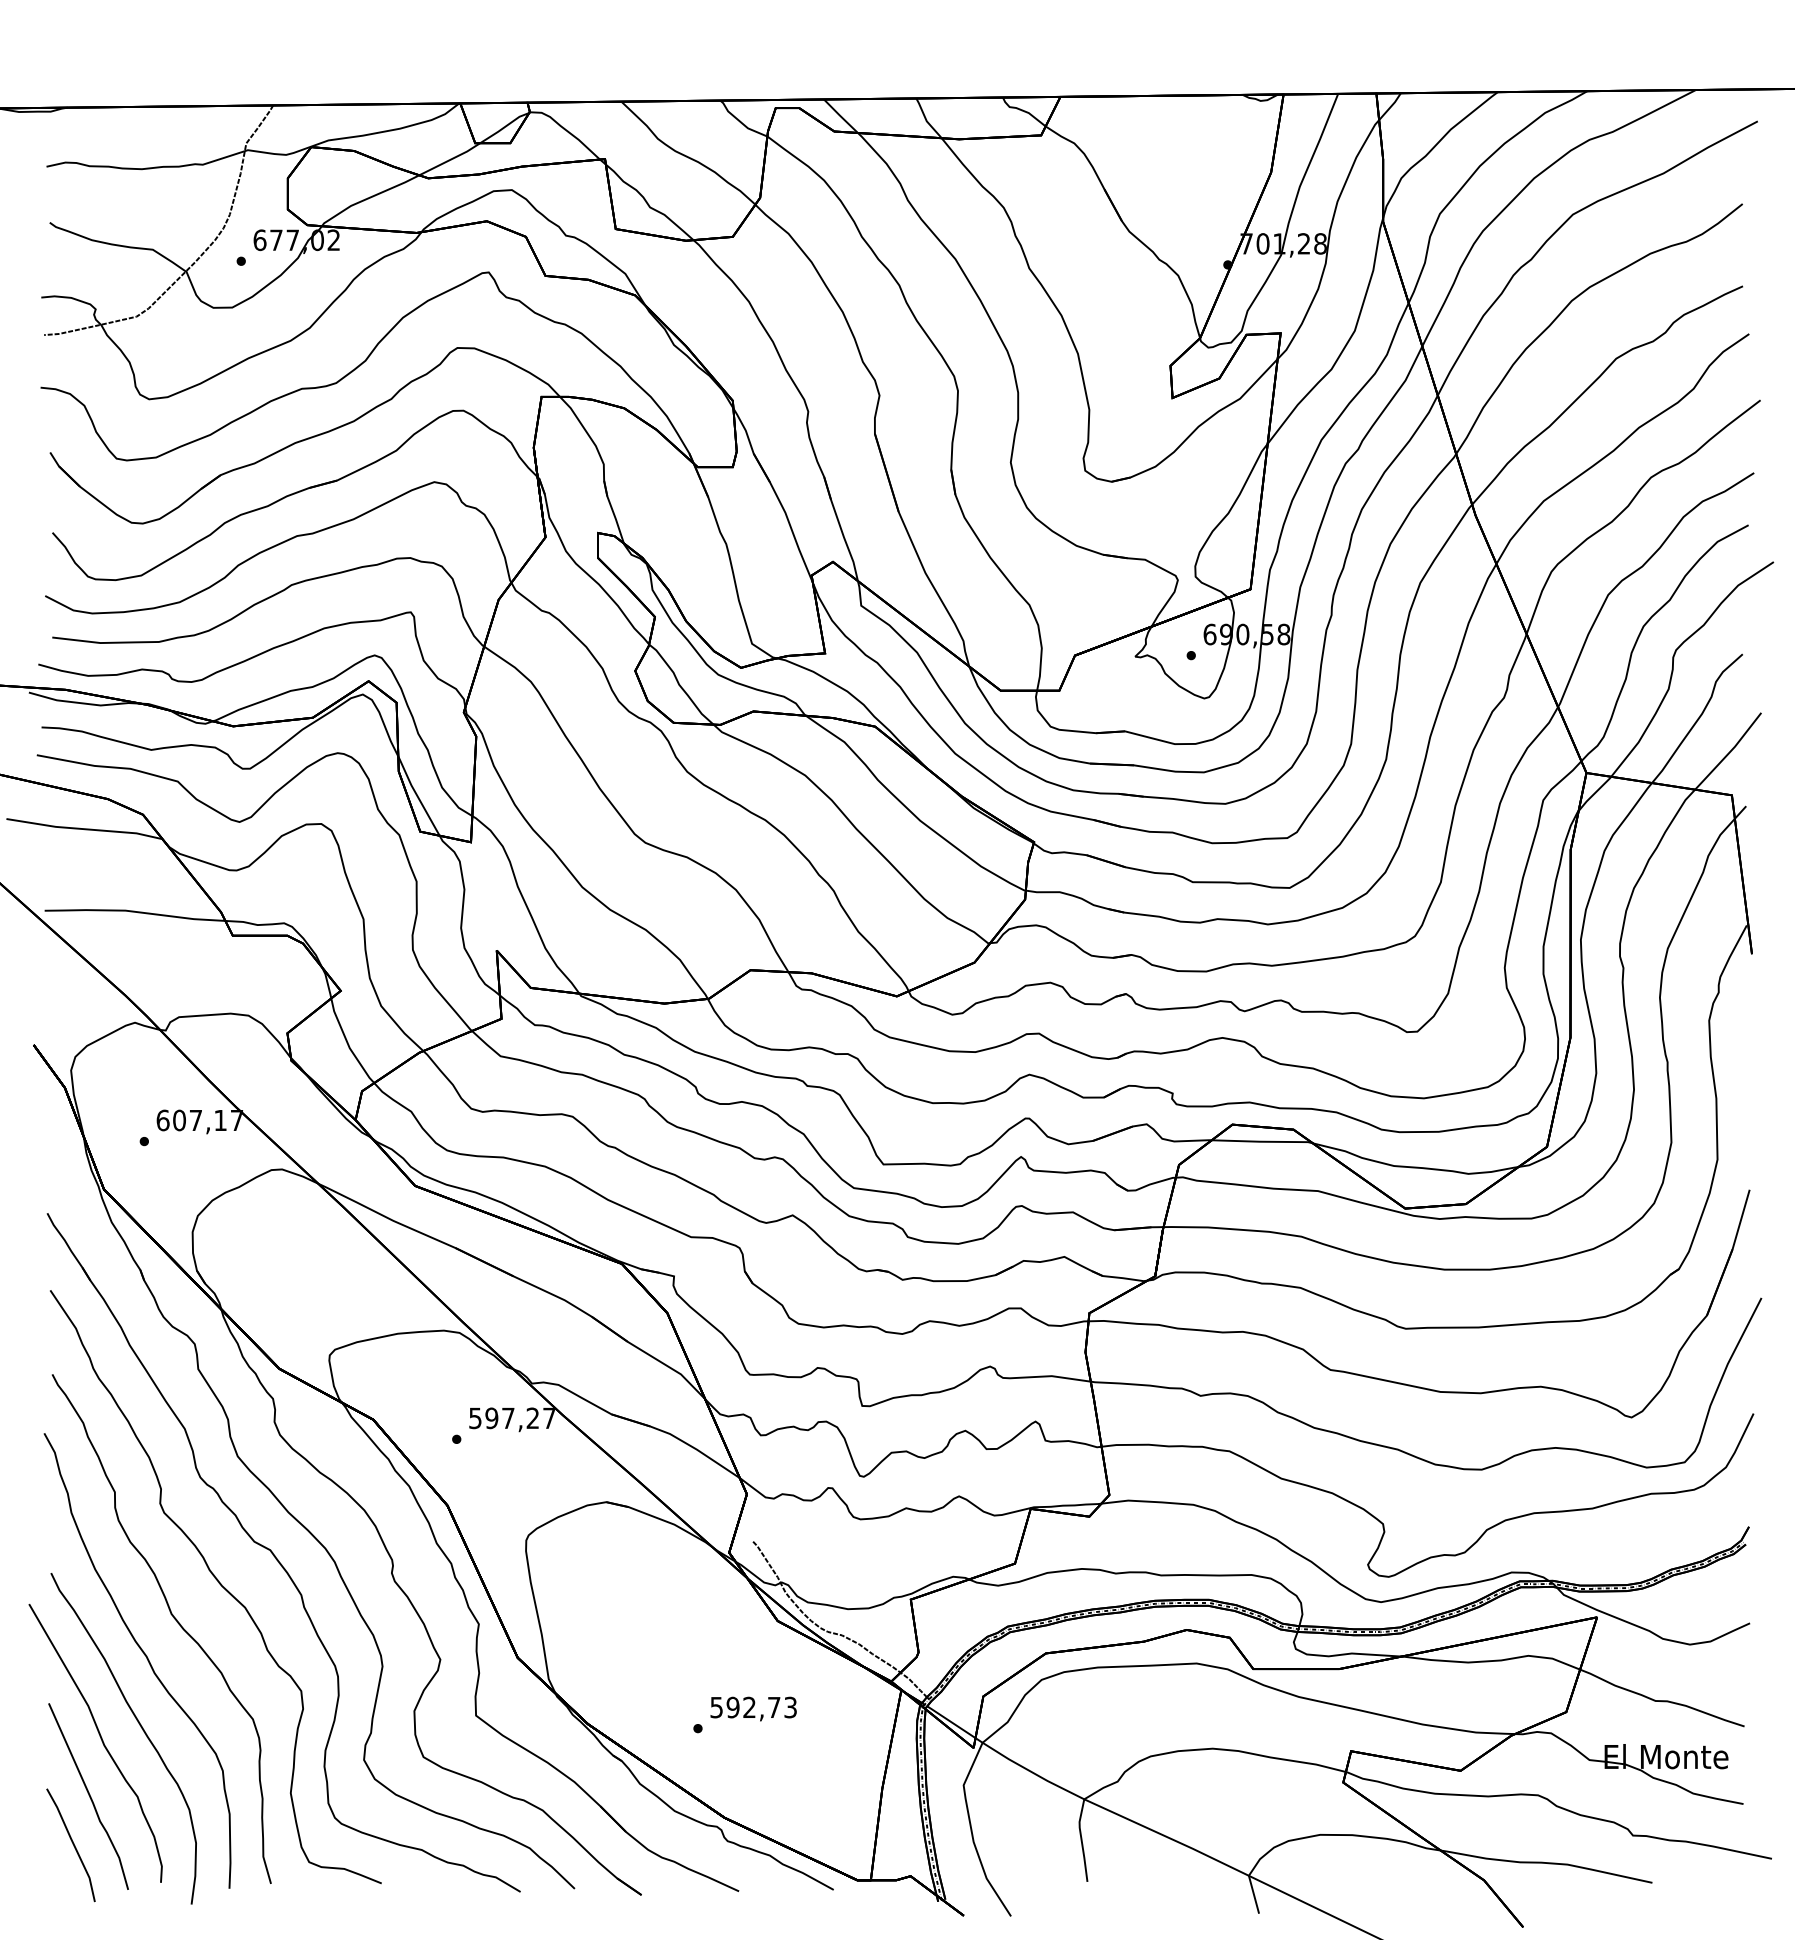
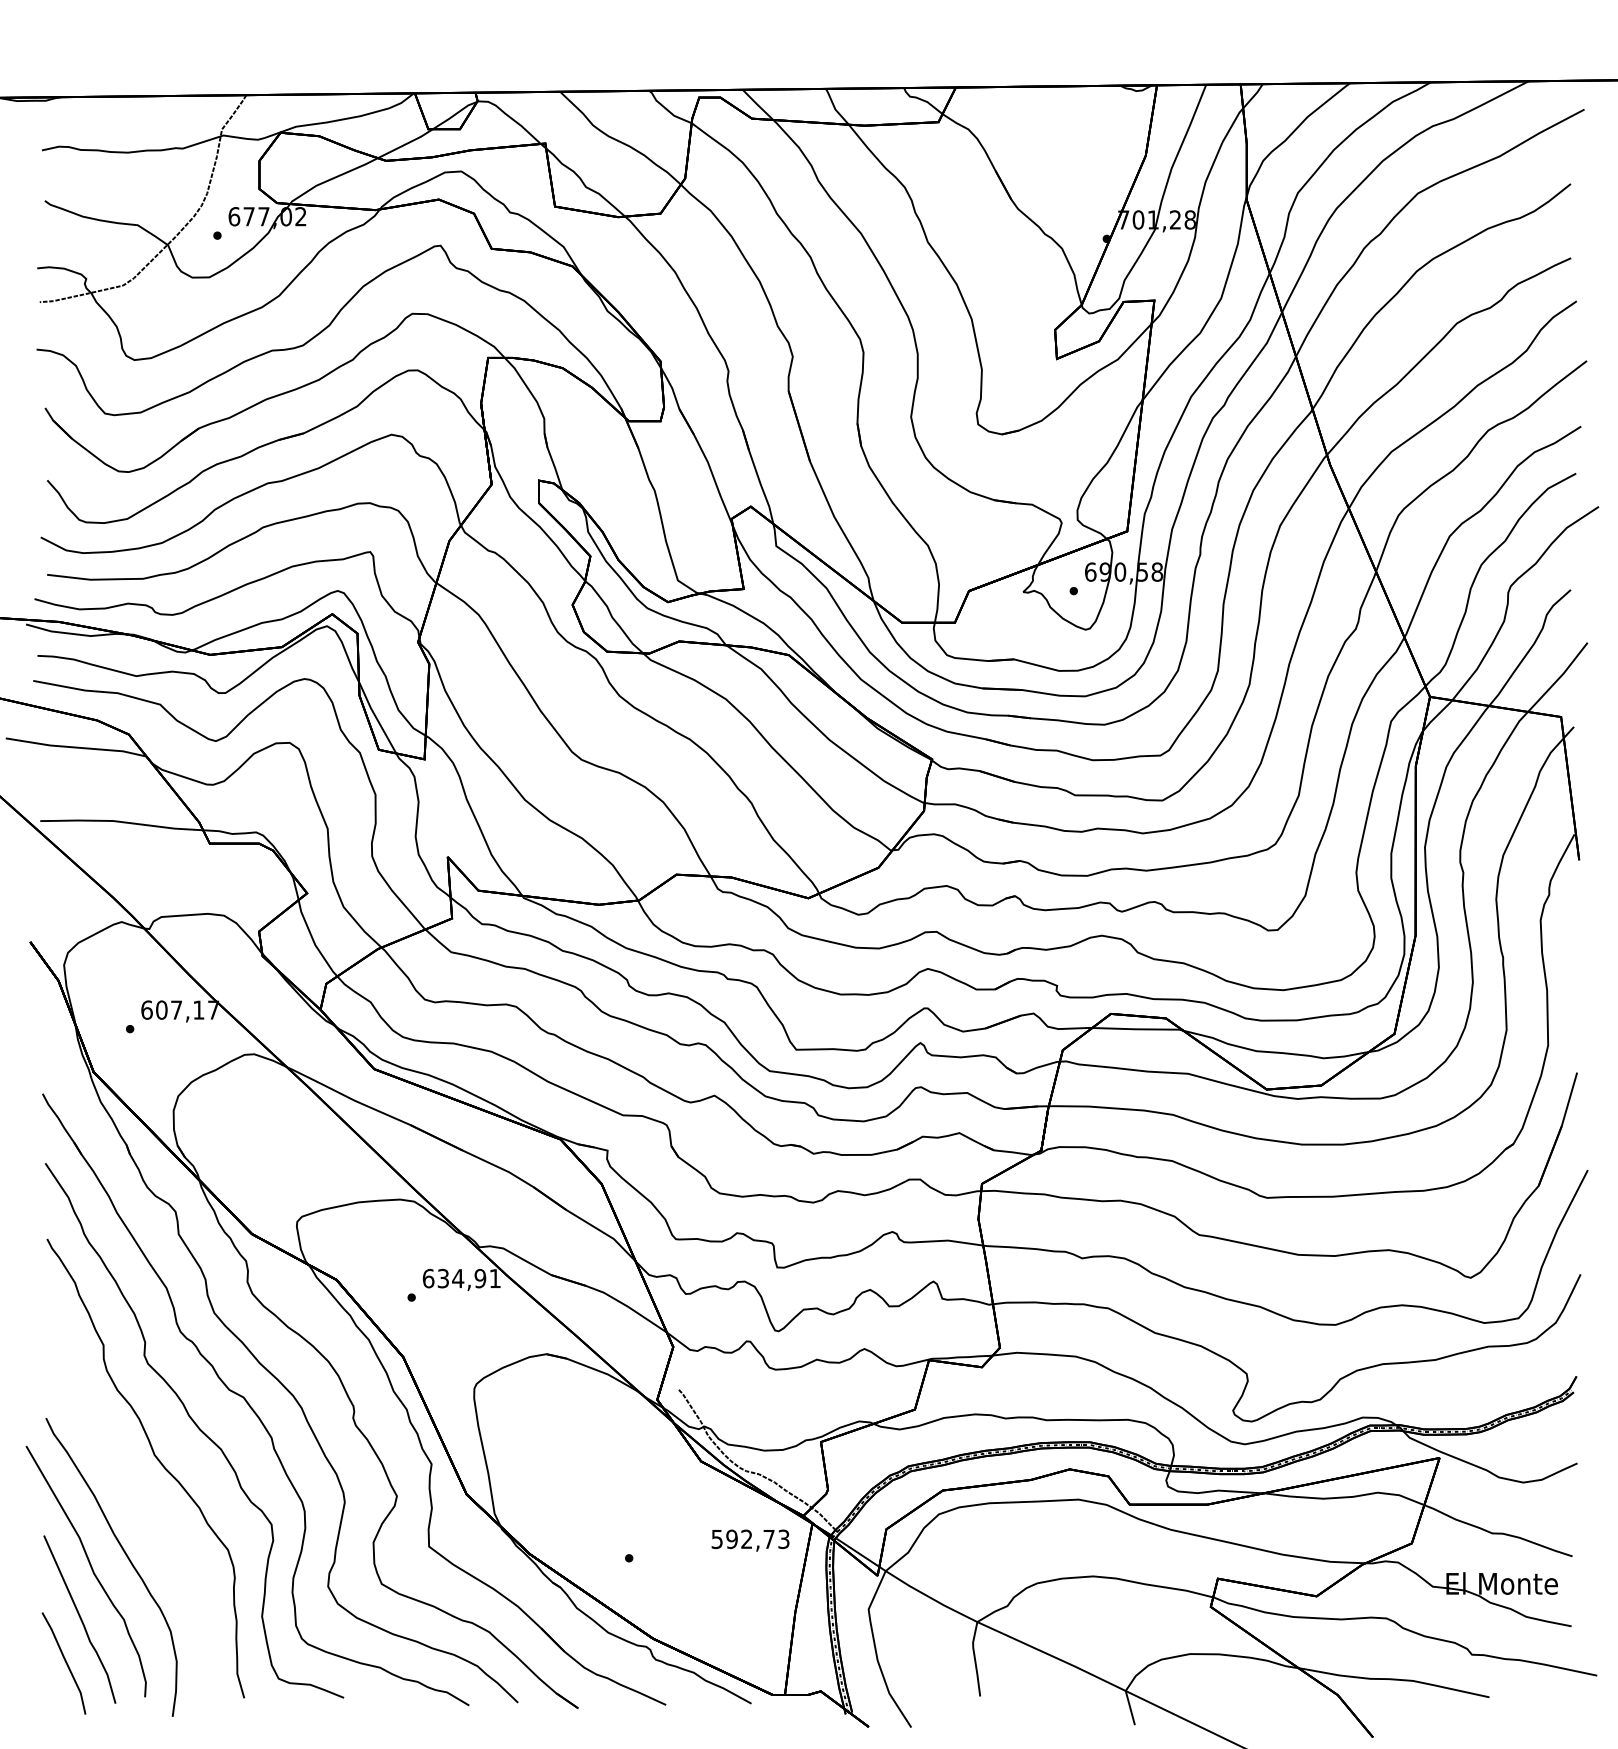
text: (512, 1418) -> (461, 1278), 597,27 -> 634,91
curve: (143, 1654) -> (129, 1491), removed
text: (753, 1708) -> (750, 1540), moved

